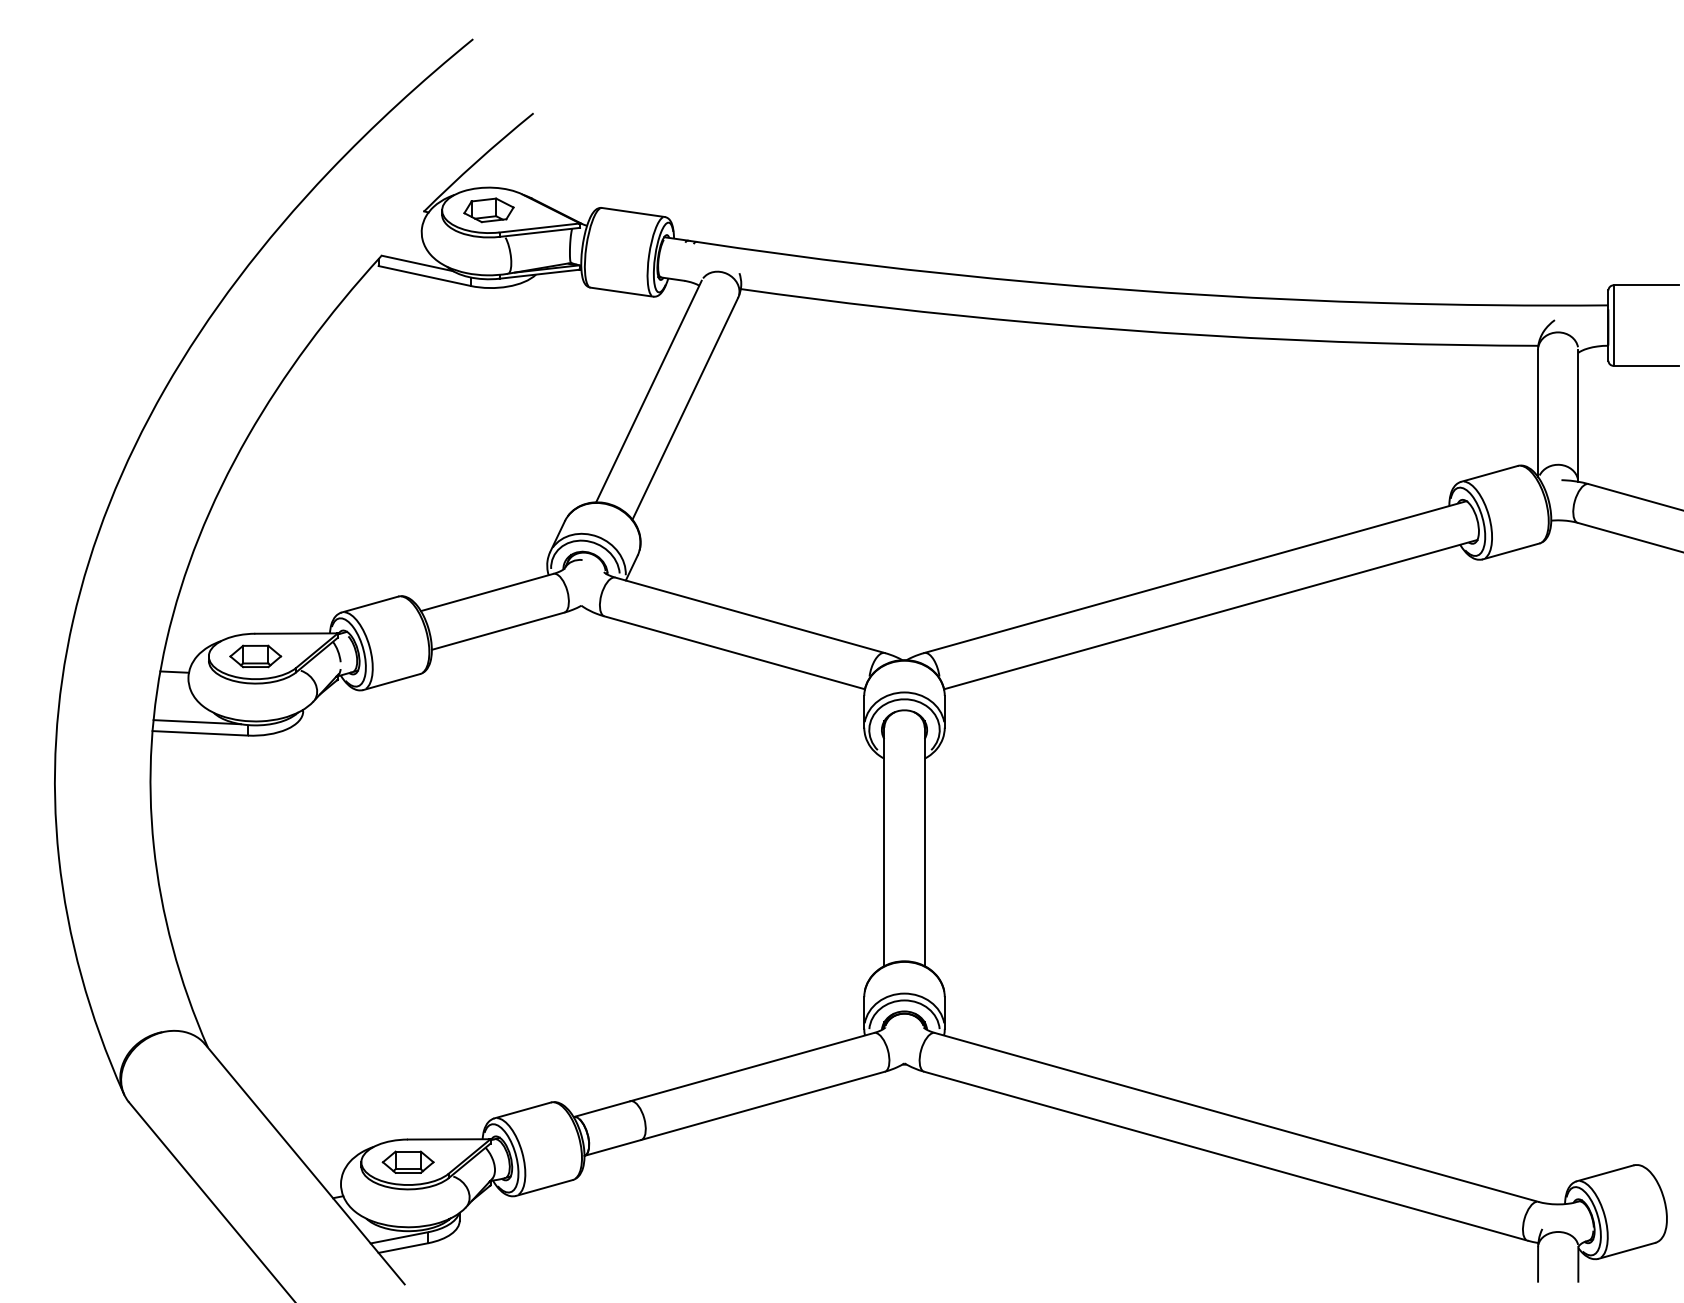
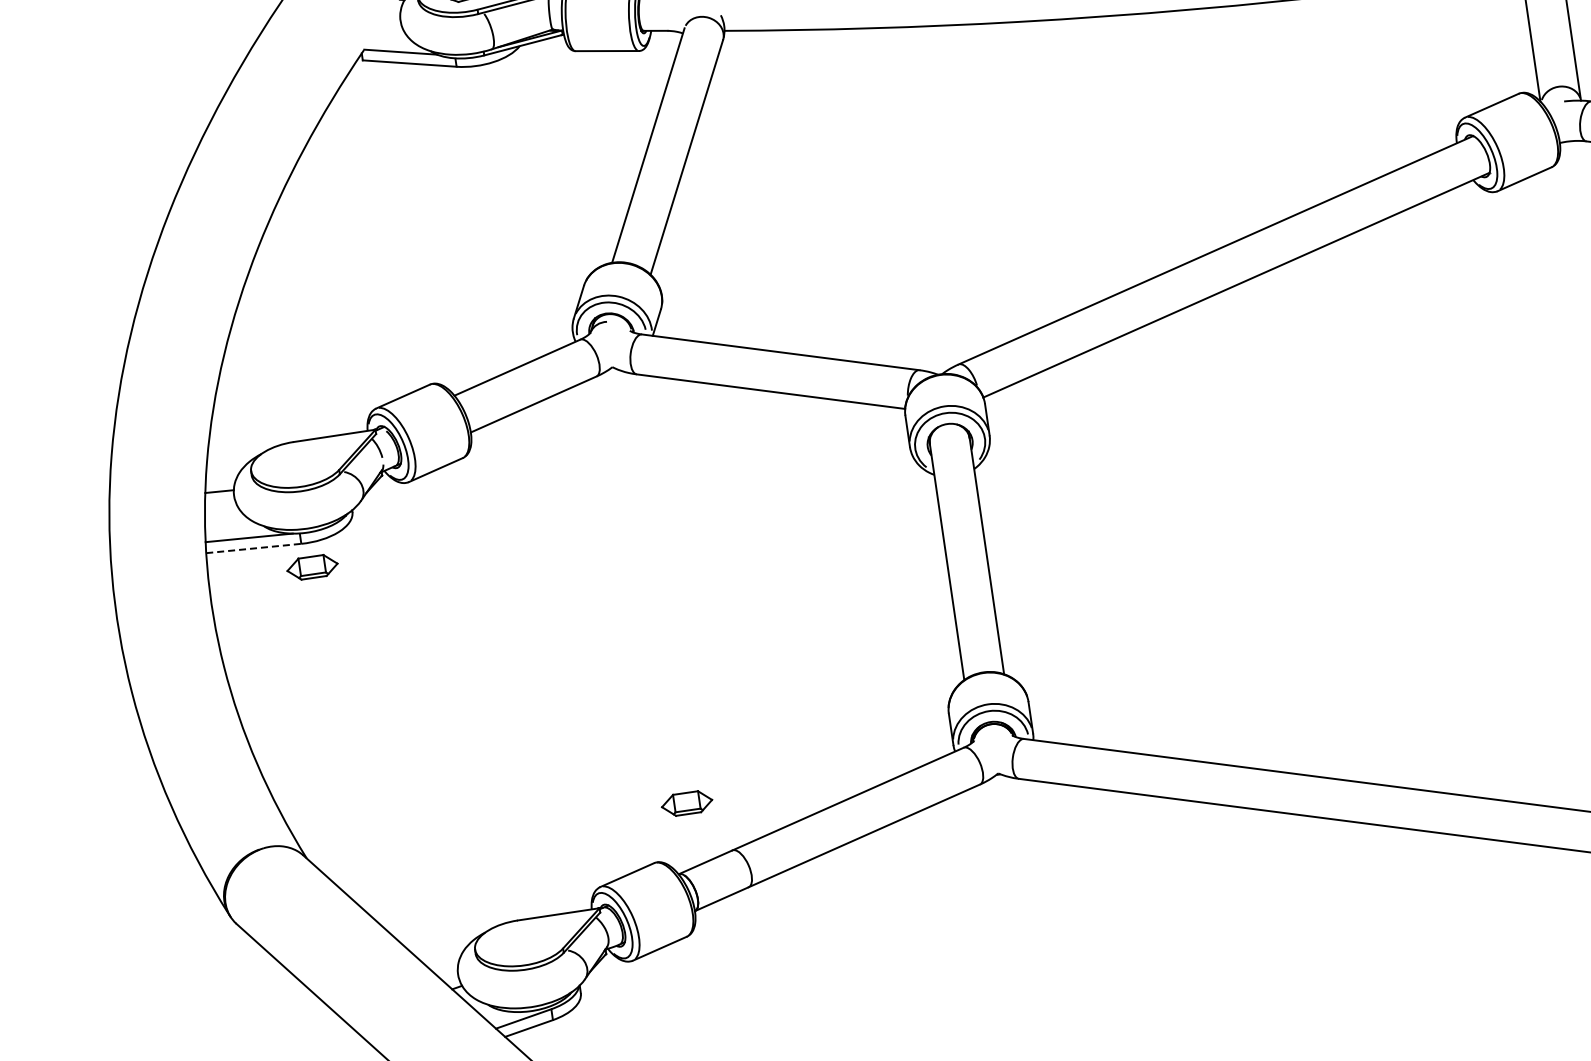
part: (255, 656) -> (312, 567), moved
line: (200, 733) -> (253, 548), solid -> dashed
part: (407, 1161) -> (686, 802), moved

